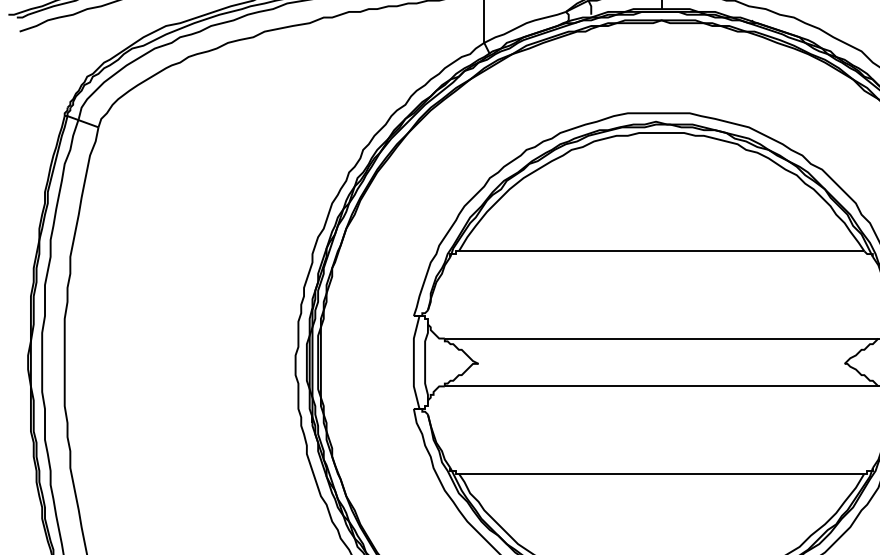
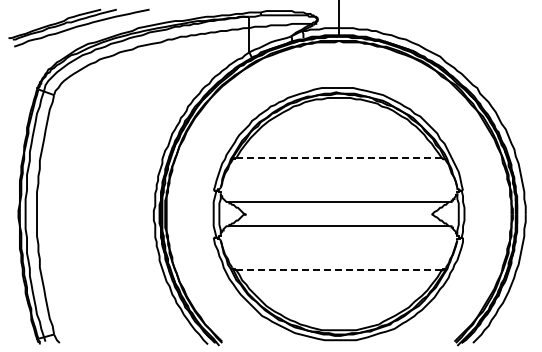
line: (664, 250) -> (340, 157), solid -> dashed
line: (664, 473) -> (340, 270), solid -> dashed

